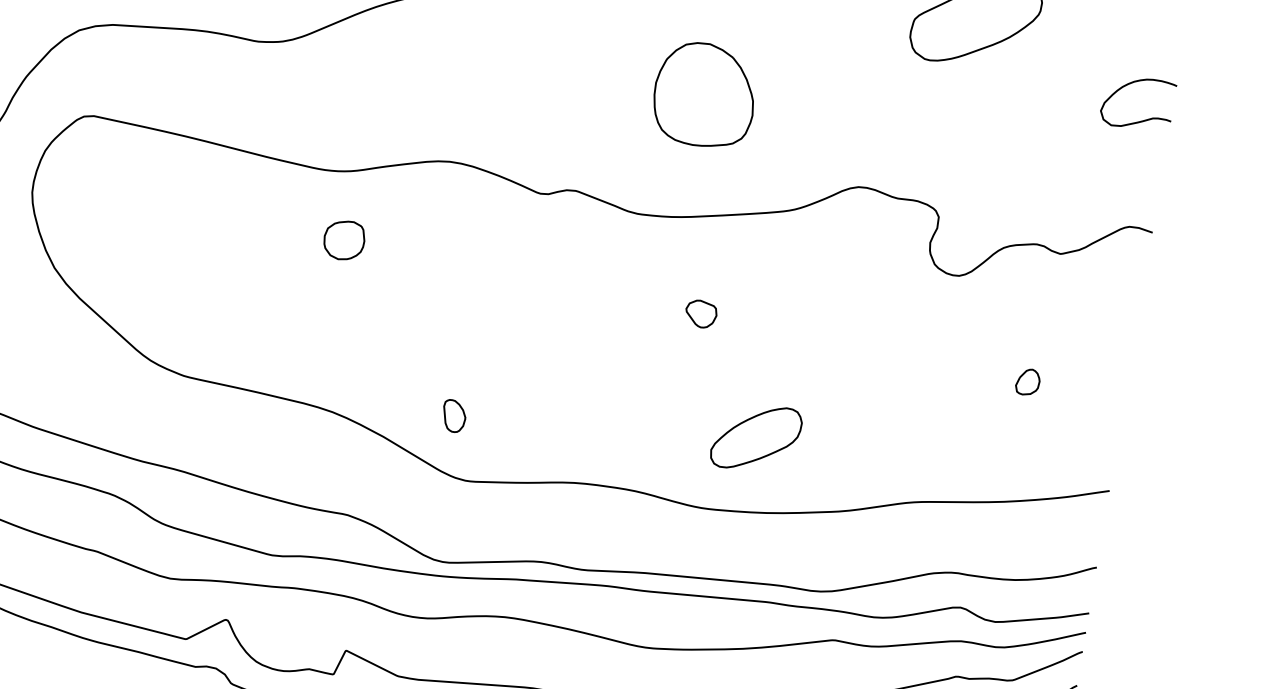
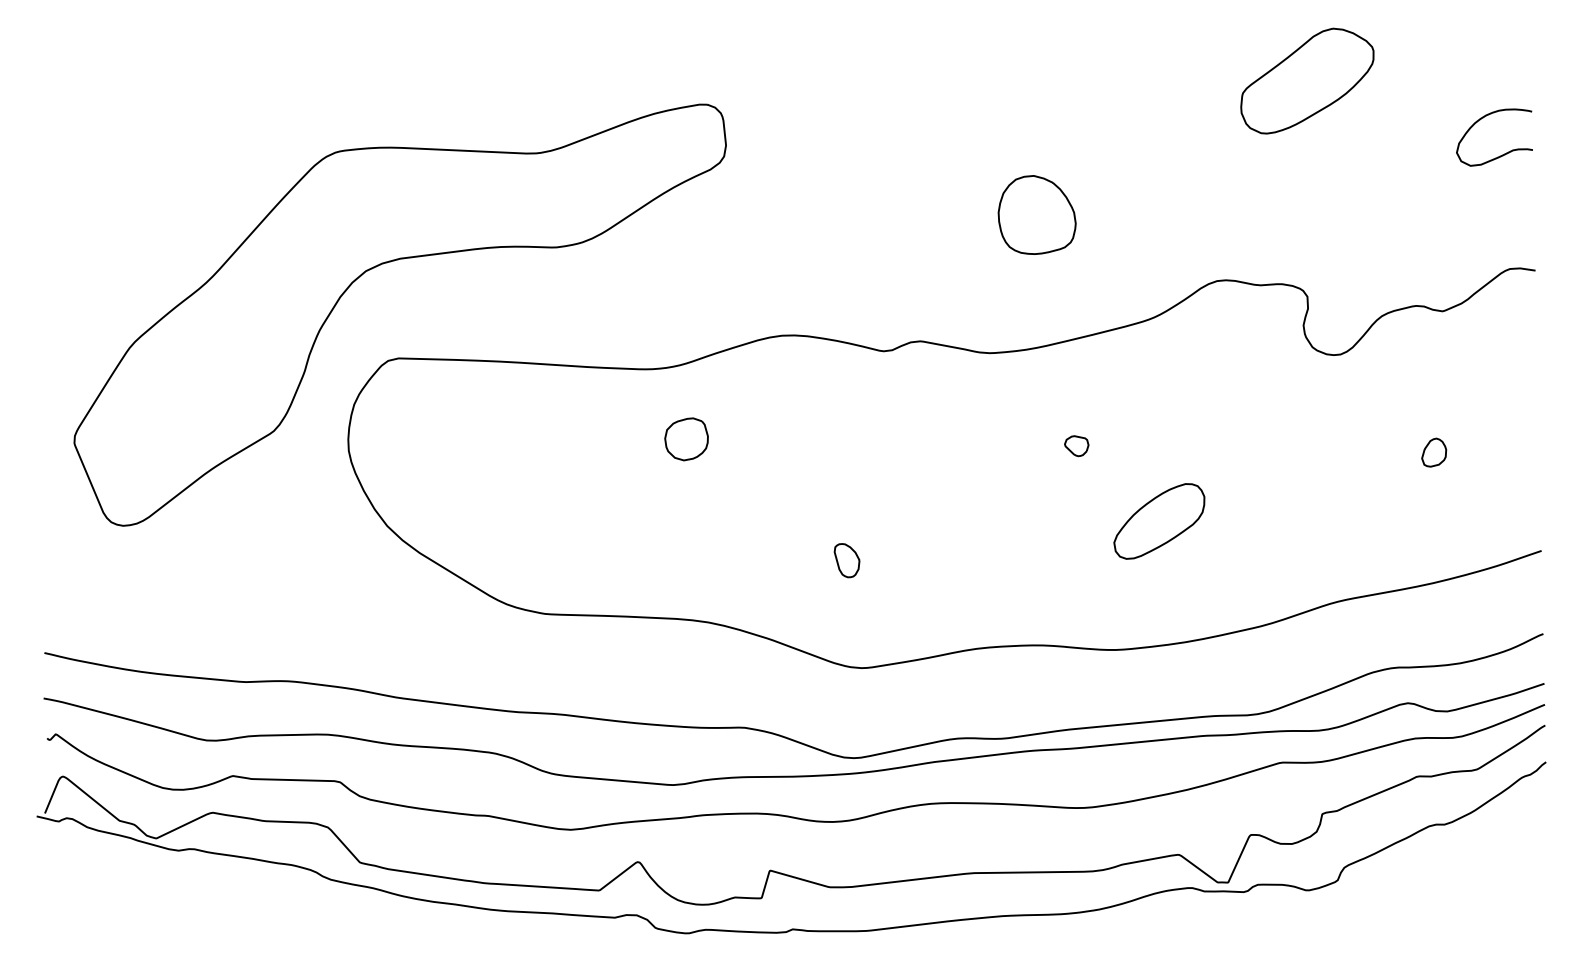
part: (704, 94) -> (1036, 214), size x0.71
part: (700, 314) -> (1076, 446), size x0.71
part: (453, 416) -> (846, 560), moved
part: (756, 438) -> (1159, 521), moved

